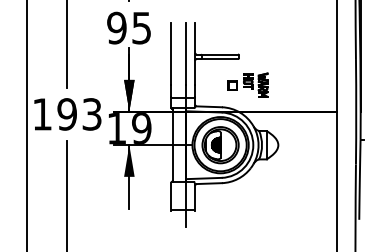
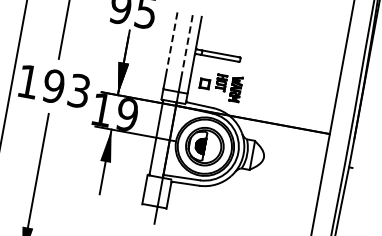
line: (171, 54) -> (171, 44), solid -> dashed
line: (186, 54) -> (187, 47), solid -> dashed
part: (247, 84) -> (220, 85), moved

